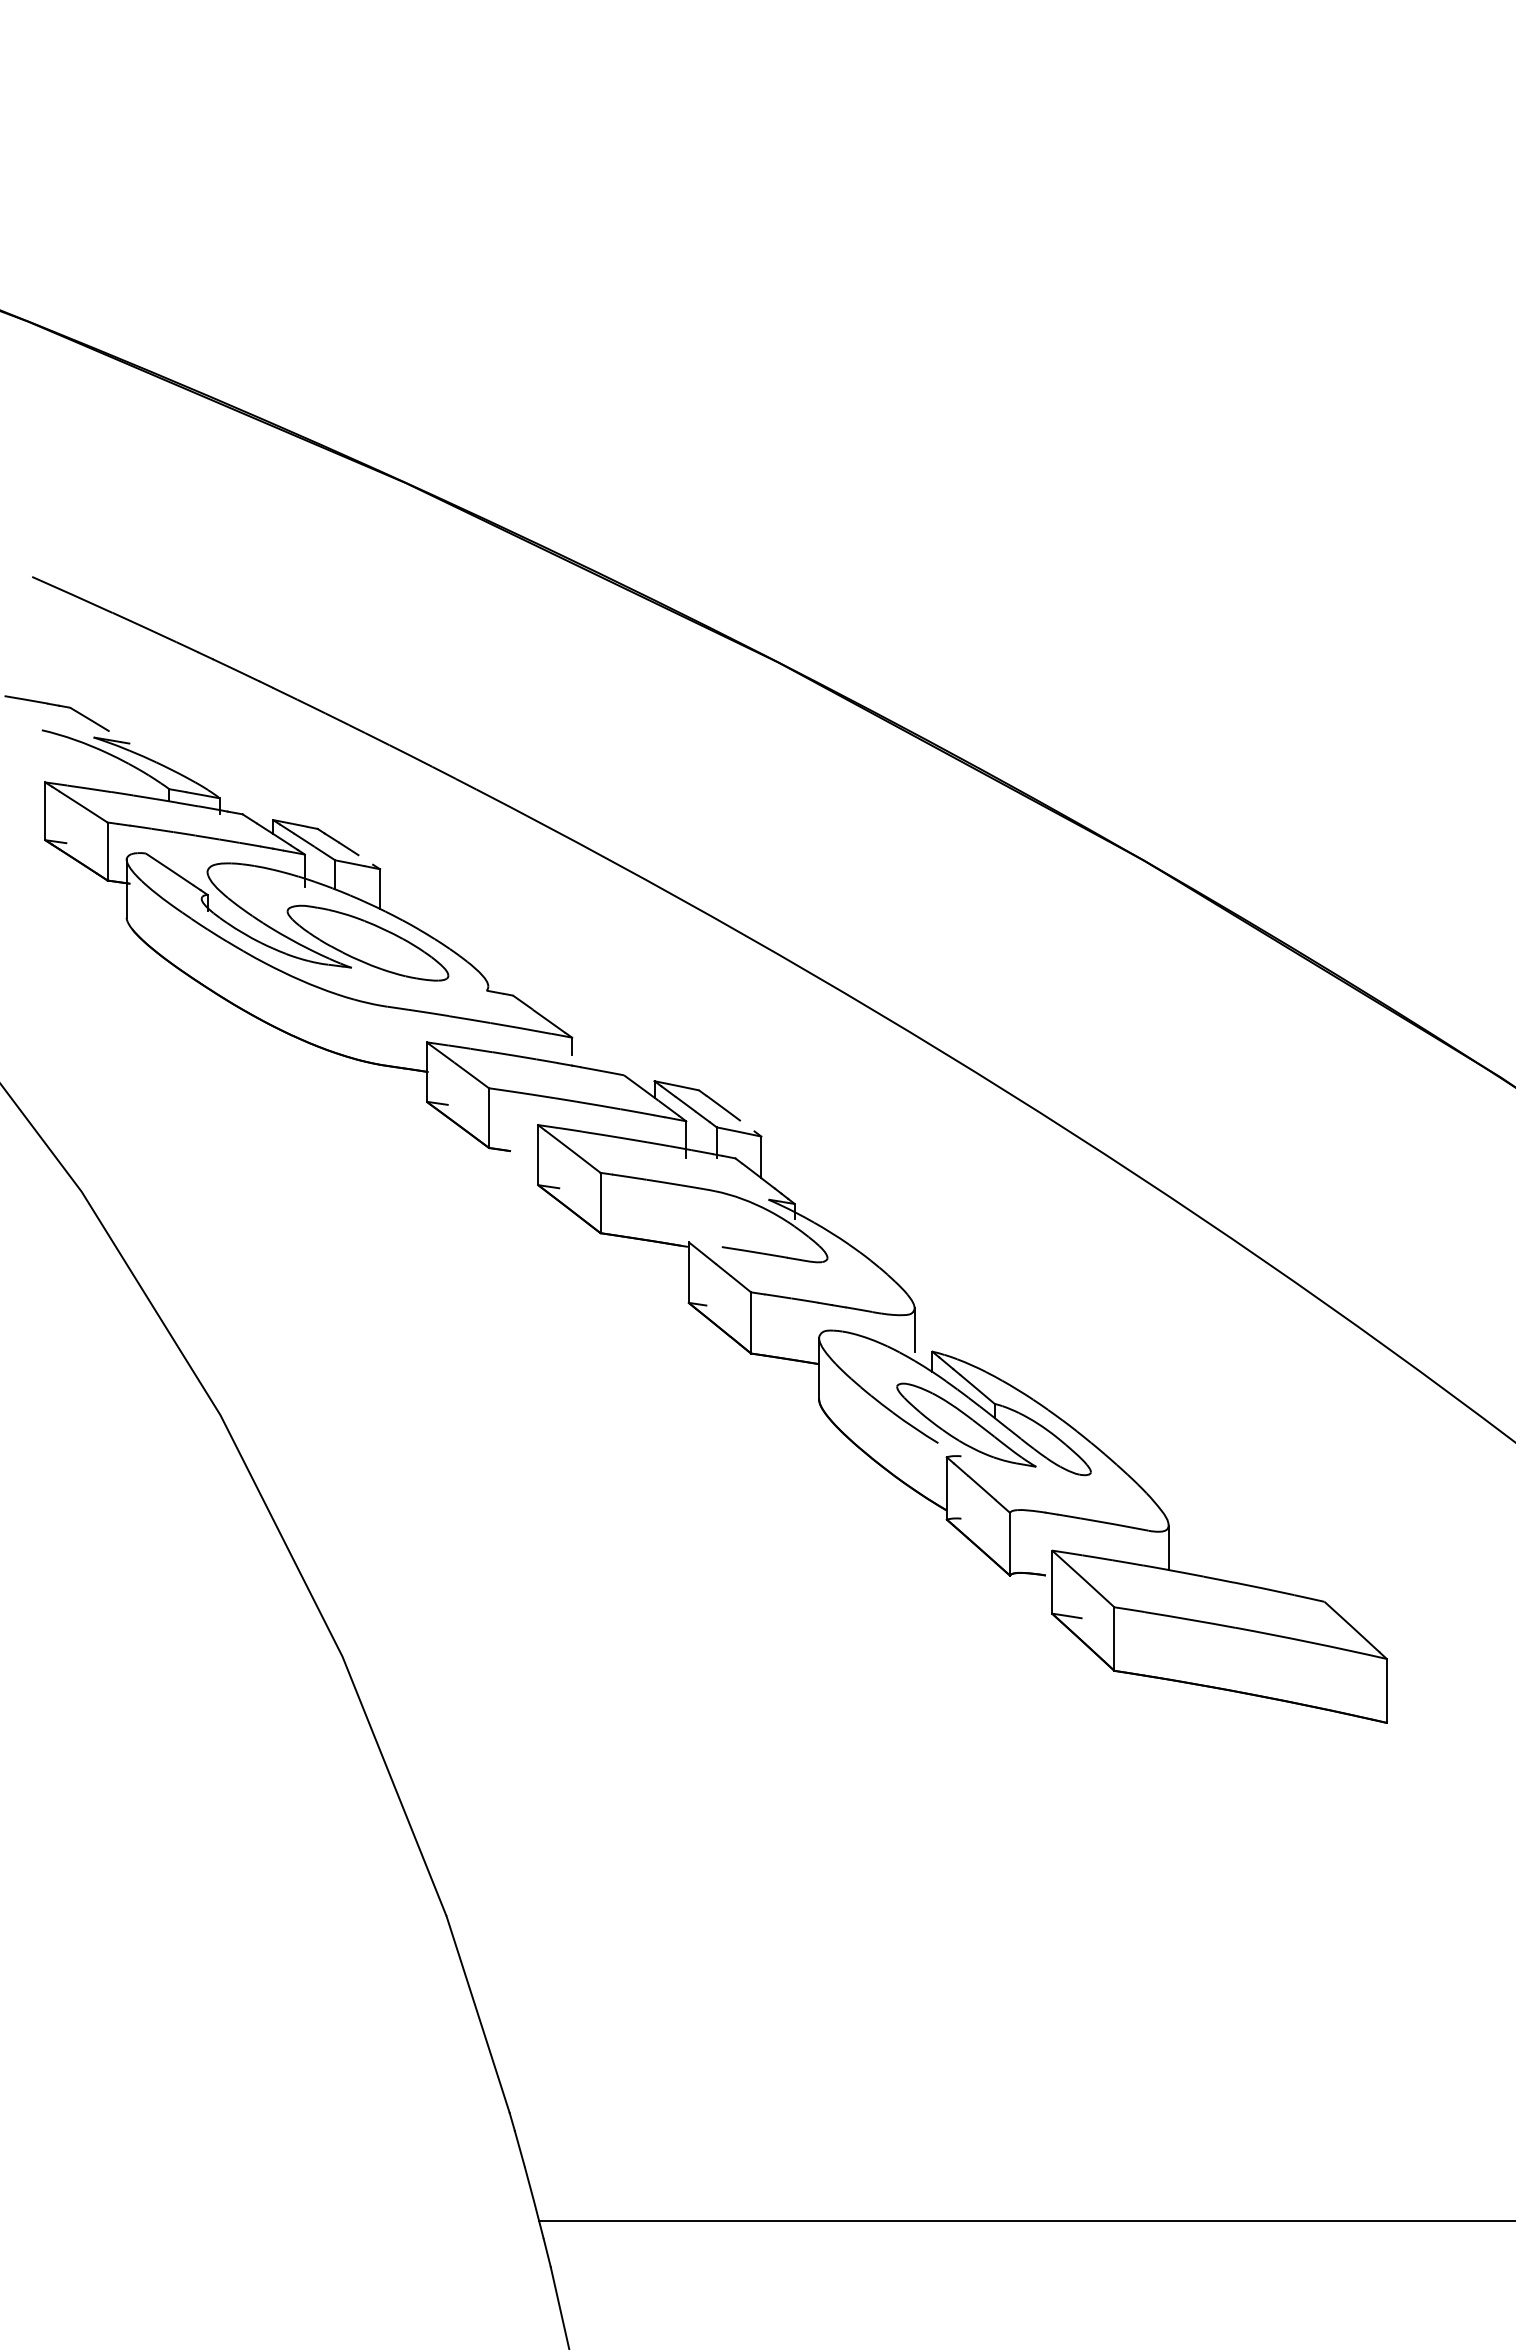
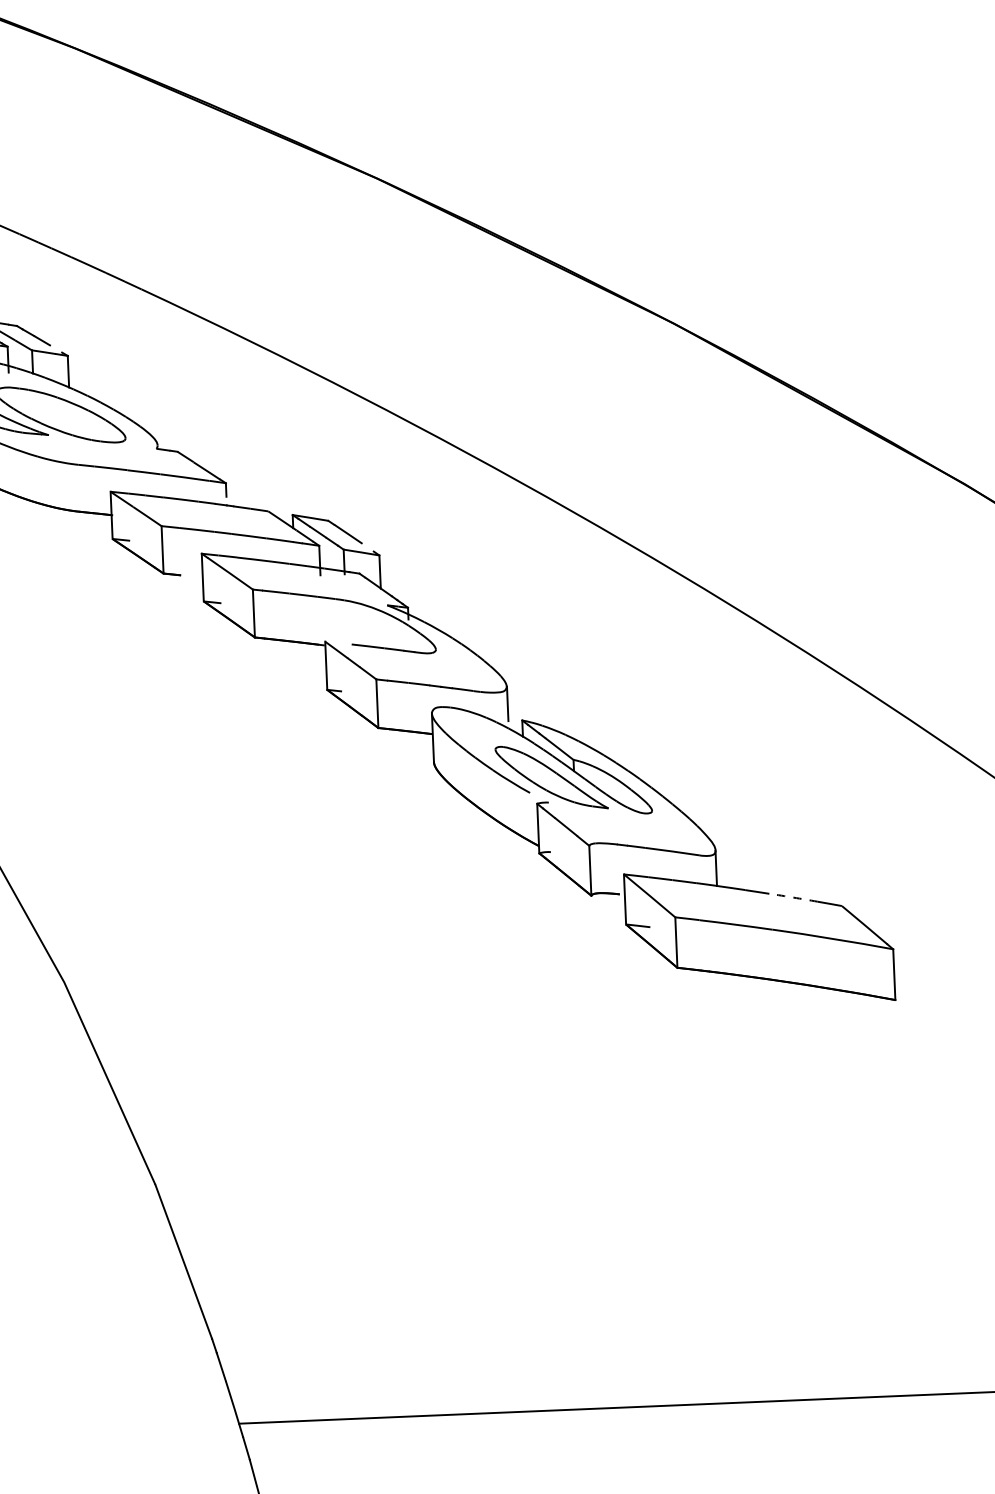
arc: (1264, 1588) -> (793, 897), solid -> dashed

